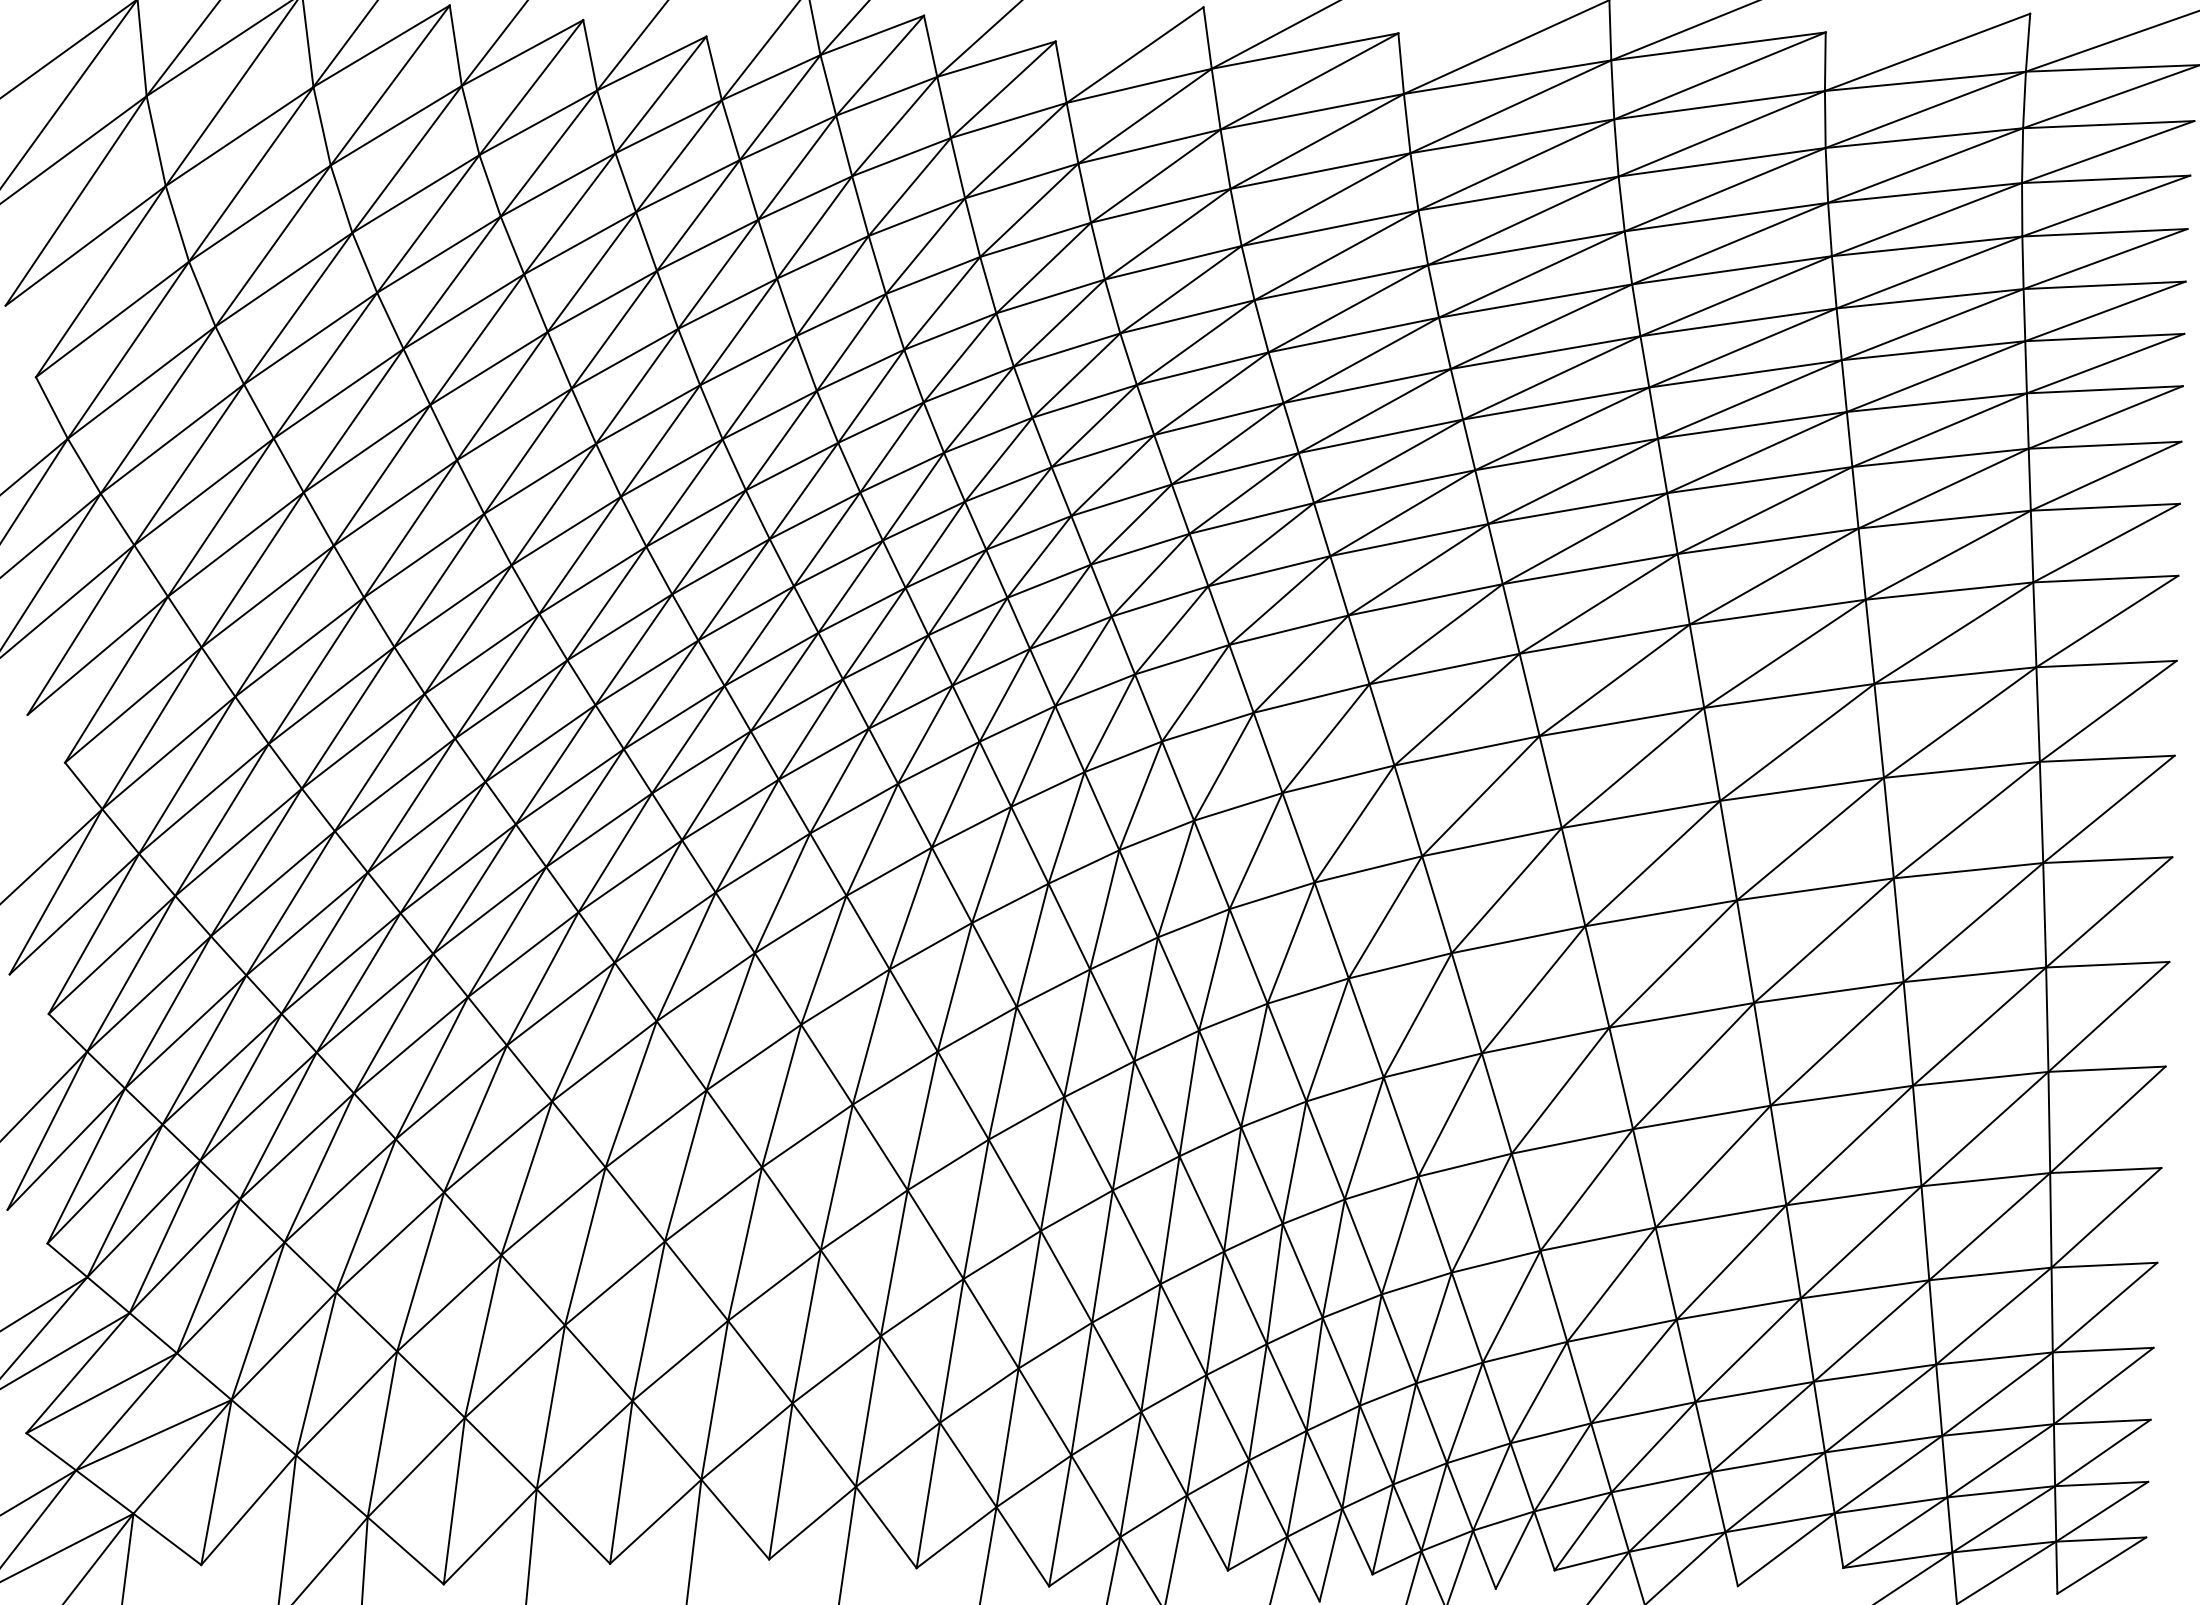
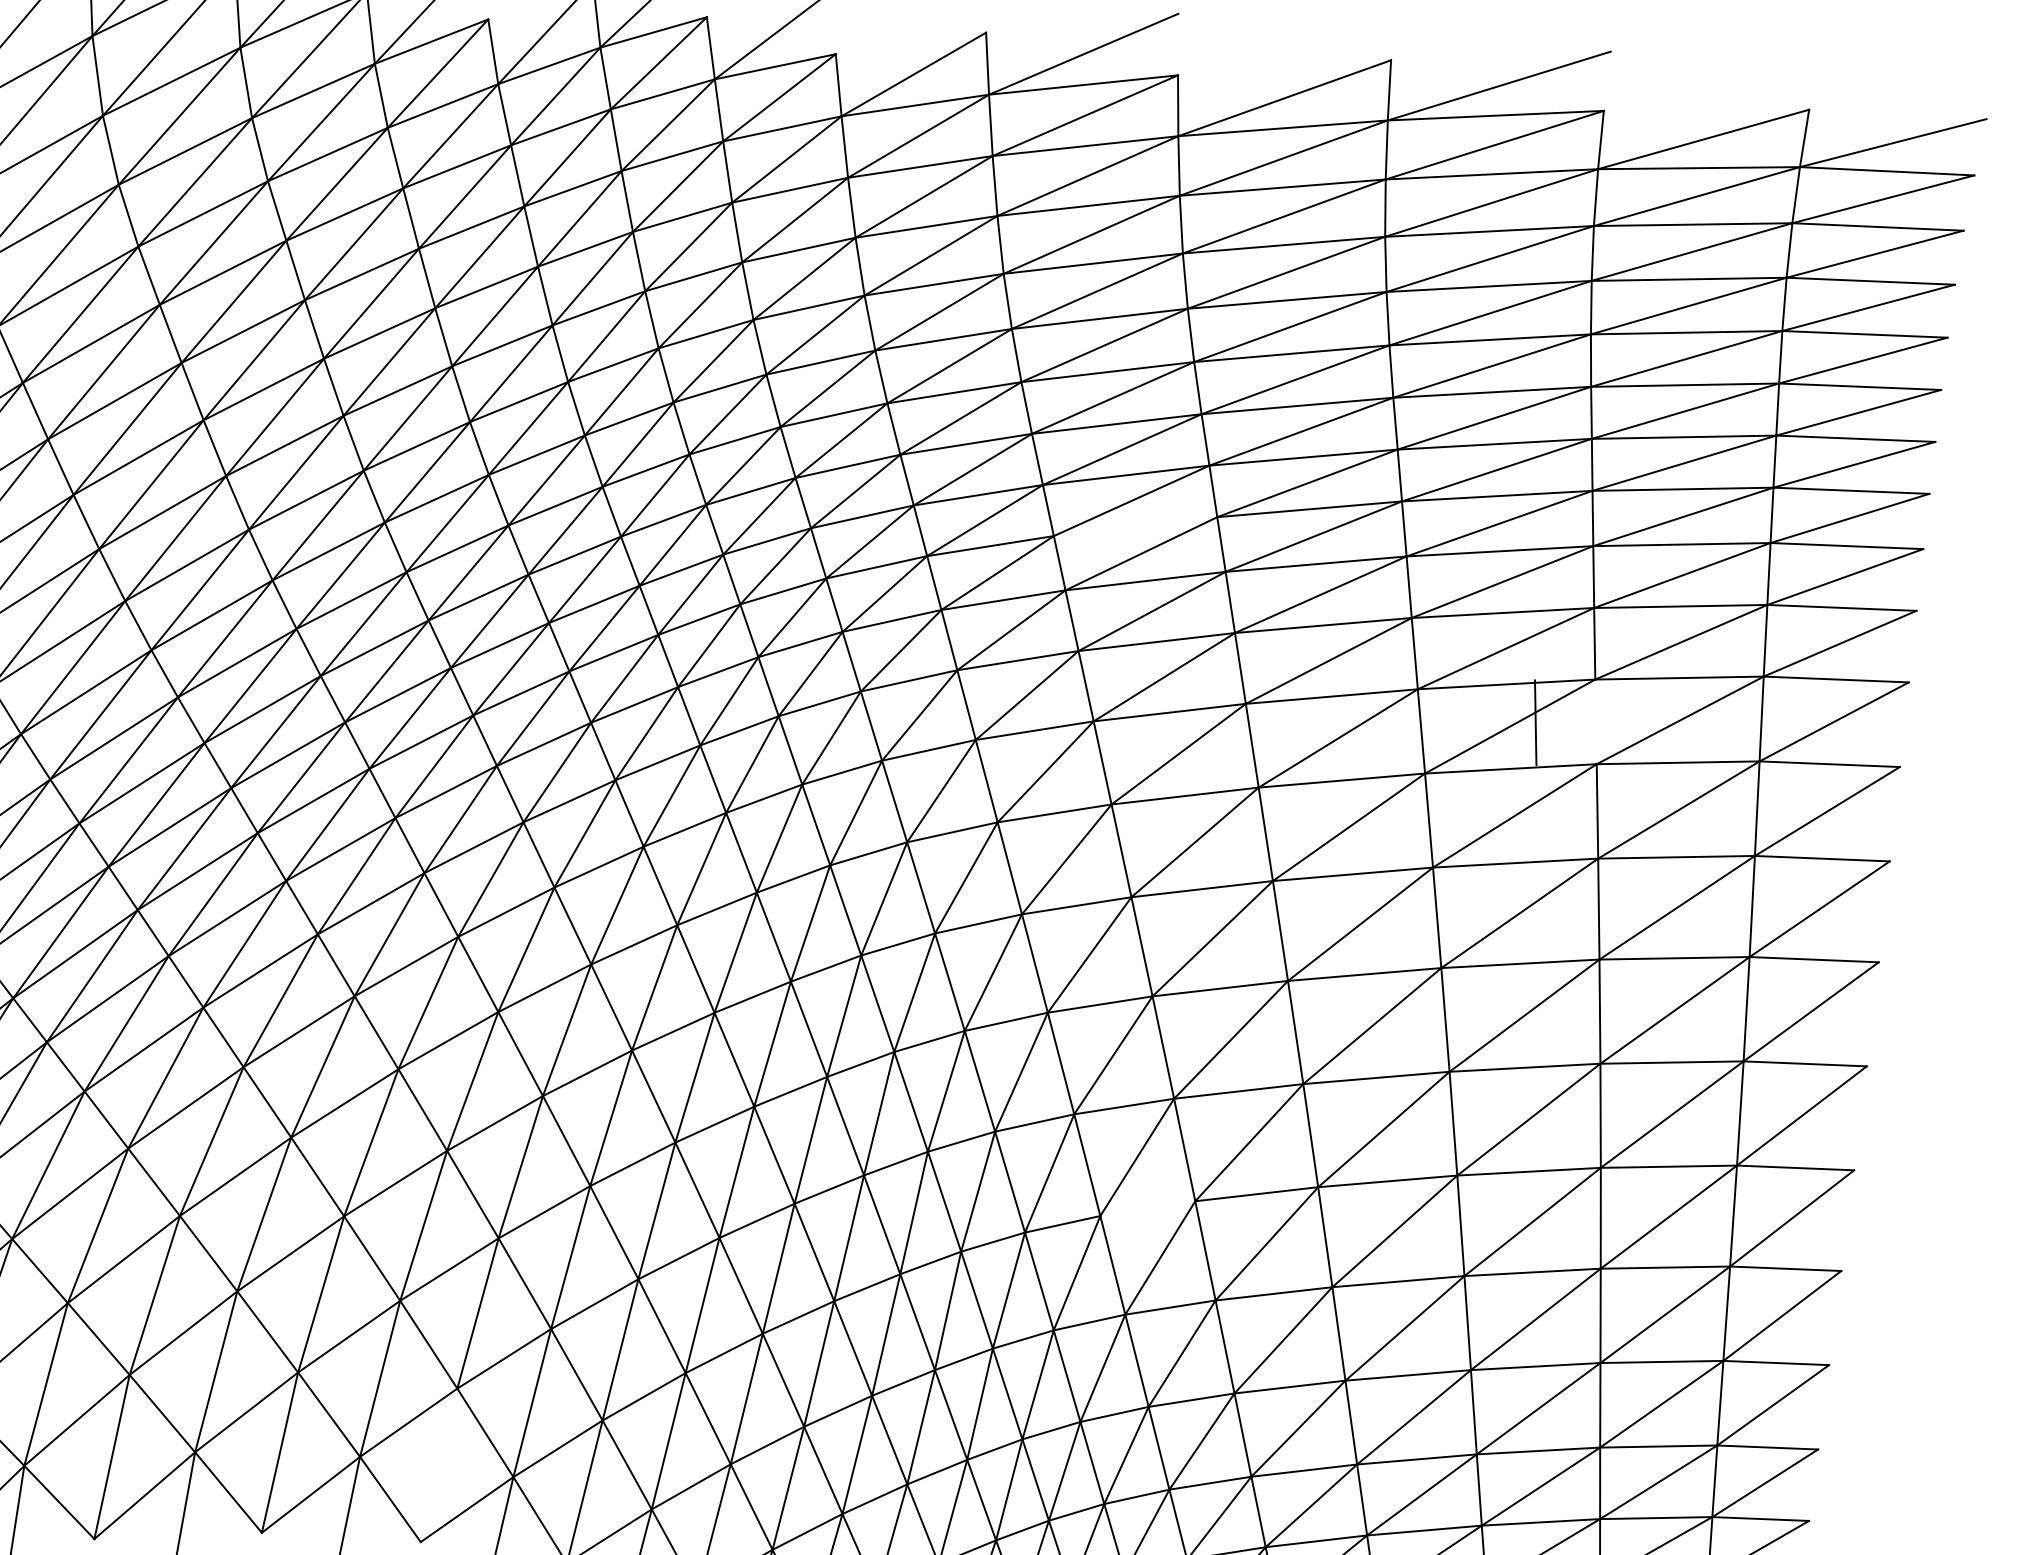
line: (1394, 486) -> (1135, 526), removed
line: (1869, 641) -> (1535, 722), moved
line: (1464, 1164) -> (1147, 1207), removed
line: (780, 1481) -> (438, 1465), removed

